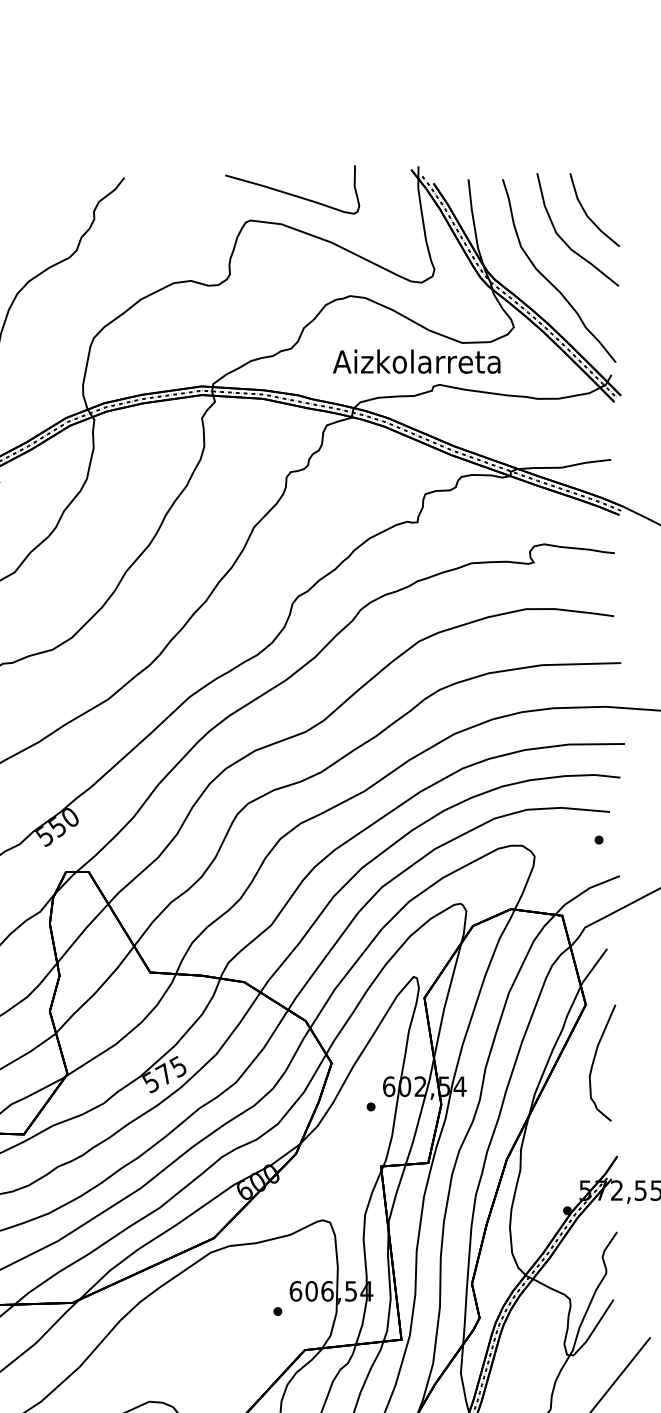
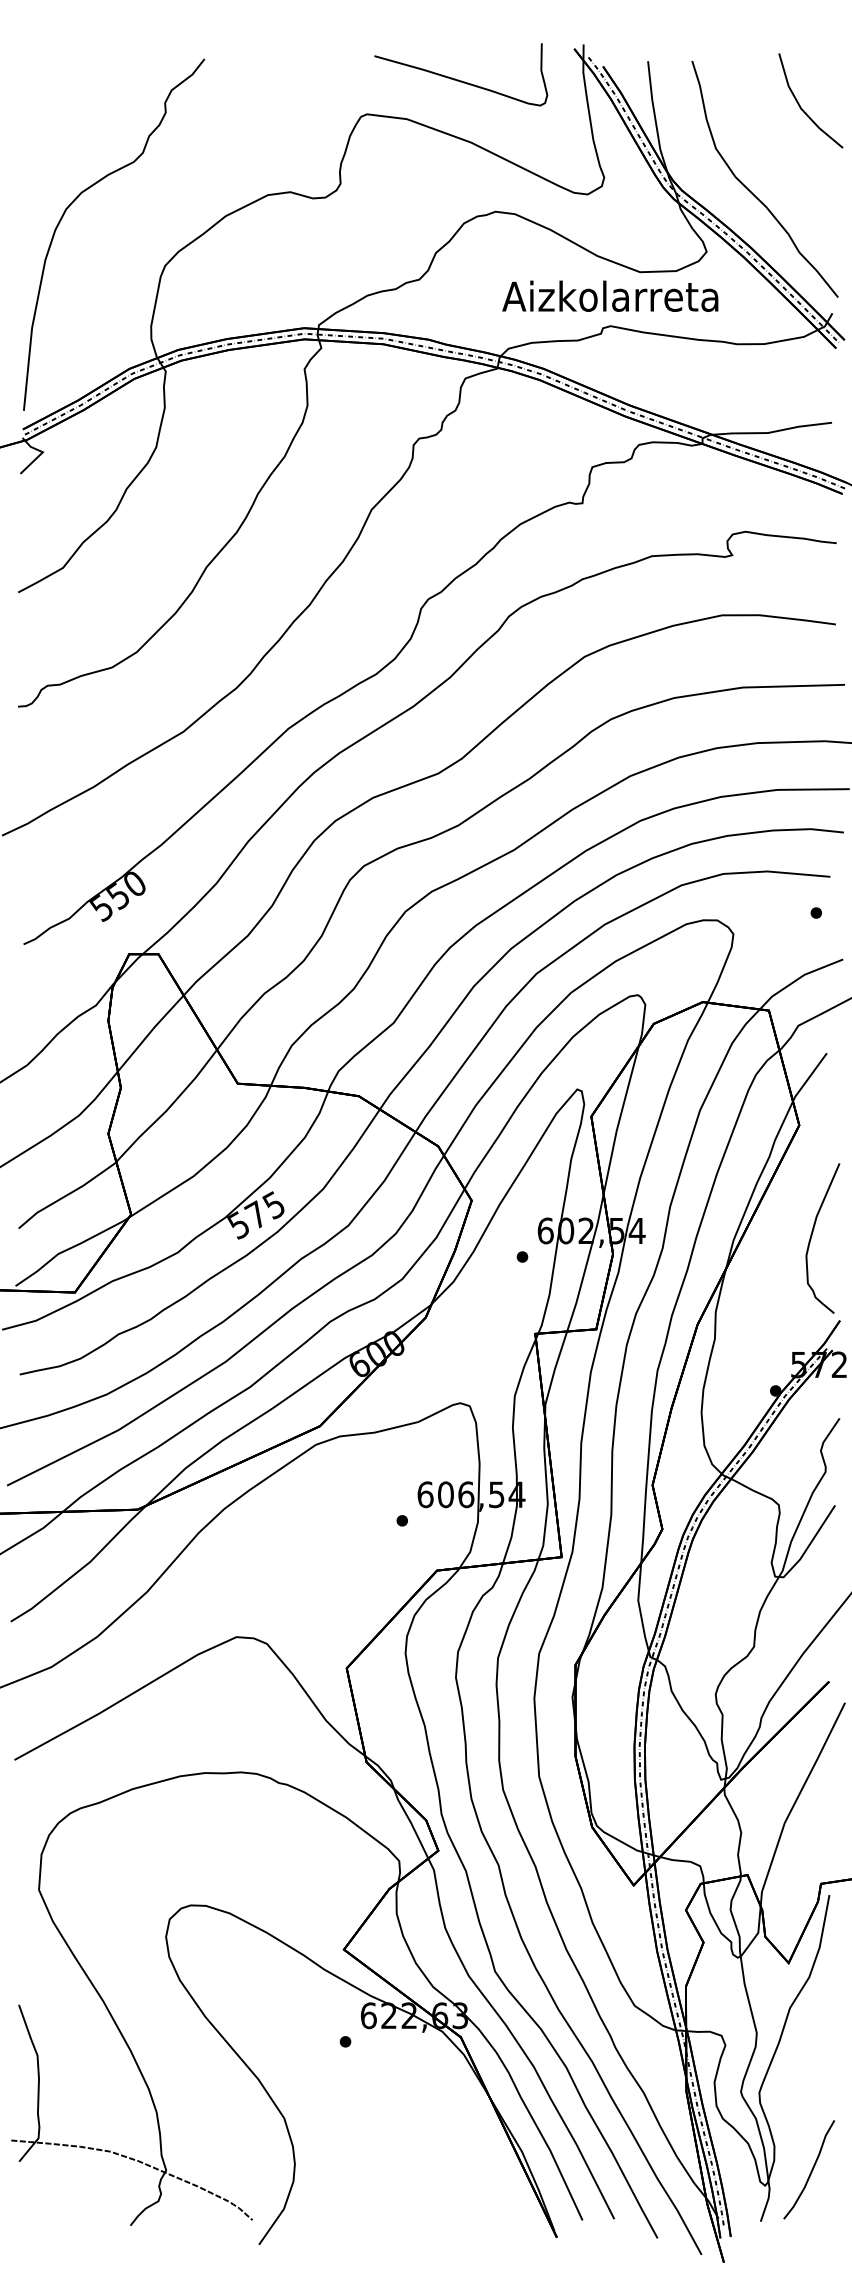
curve: (290, 193) -> (458, 79), moved
curve: (565, 242) -> (773, 142), removed
text: (416, 361) -> (610, 295), moved
curve: (594, 1061) -> (812, 1236), moved

